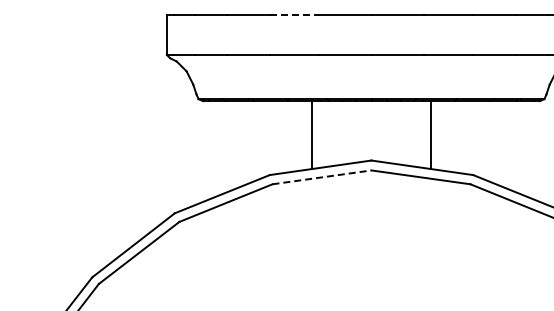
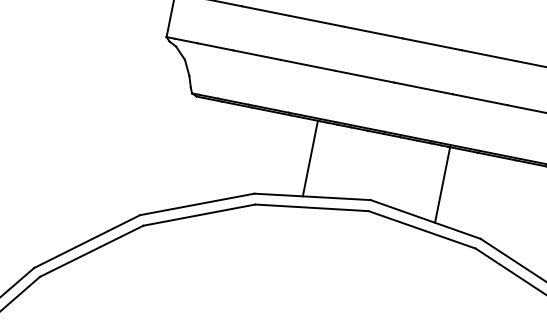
line: (294, 15) -> (317, 21), dashed -> solid
line: (321, 177) -> (311, 207), dashed -> solid

